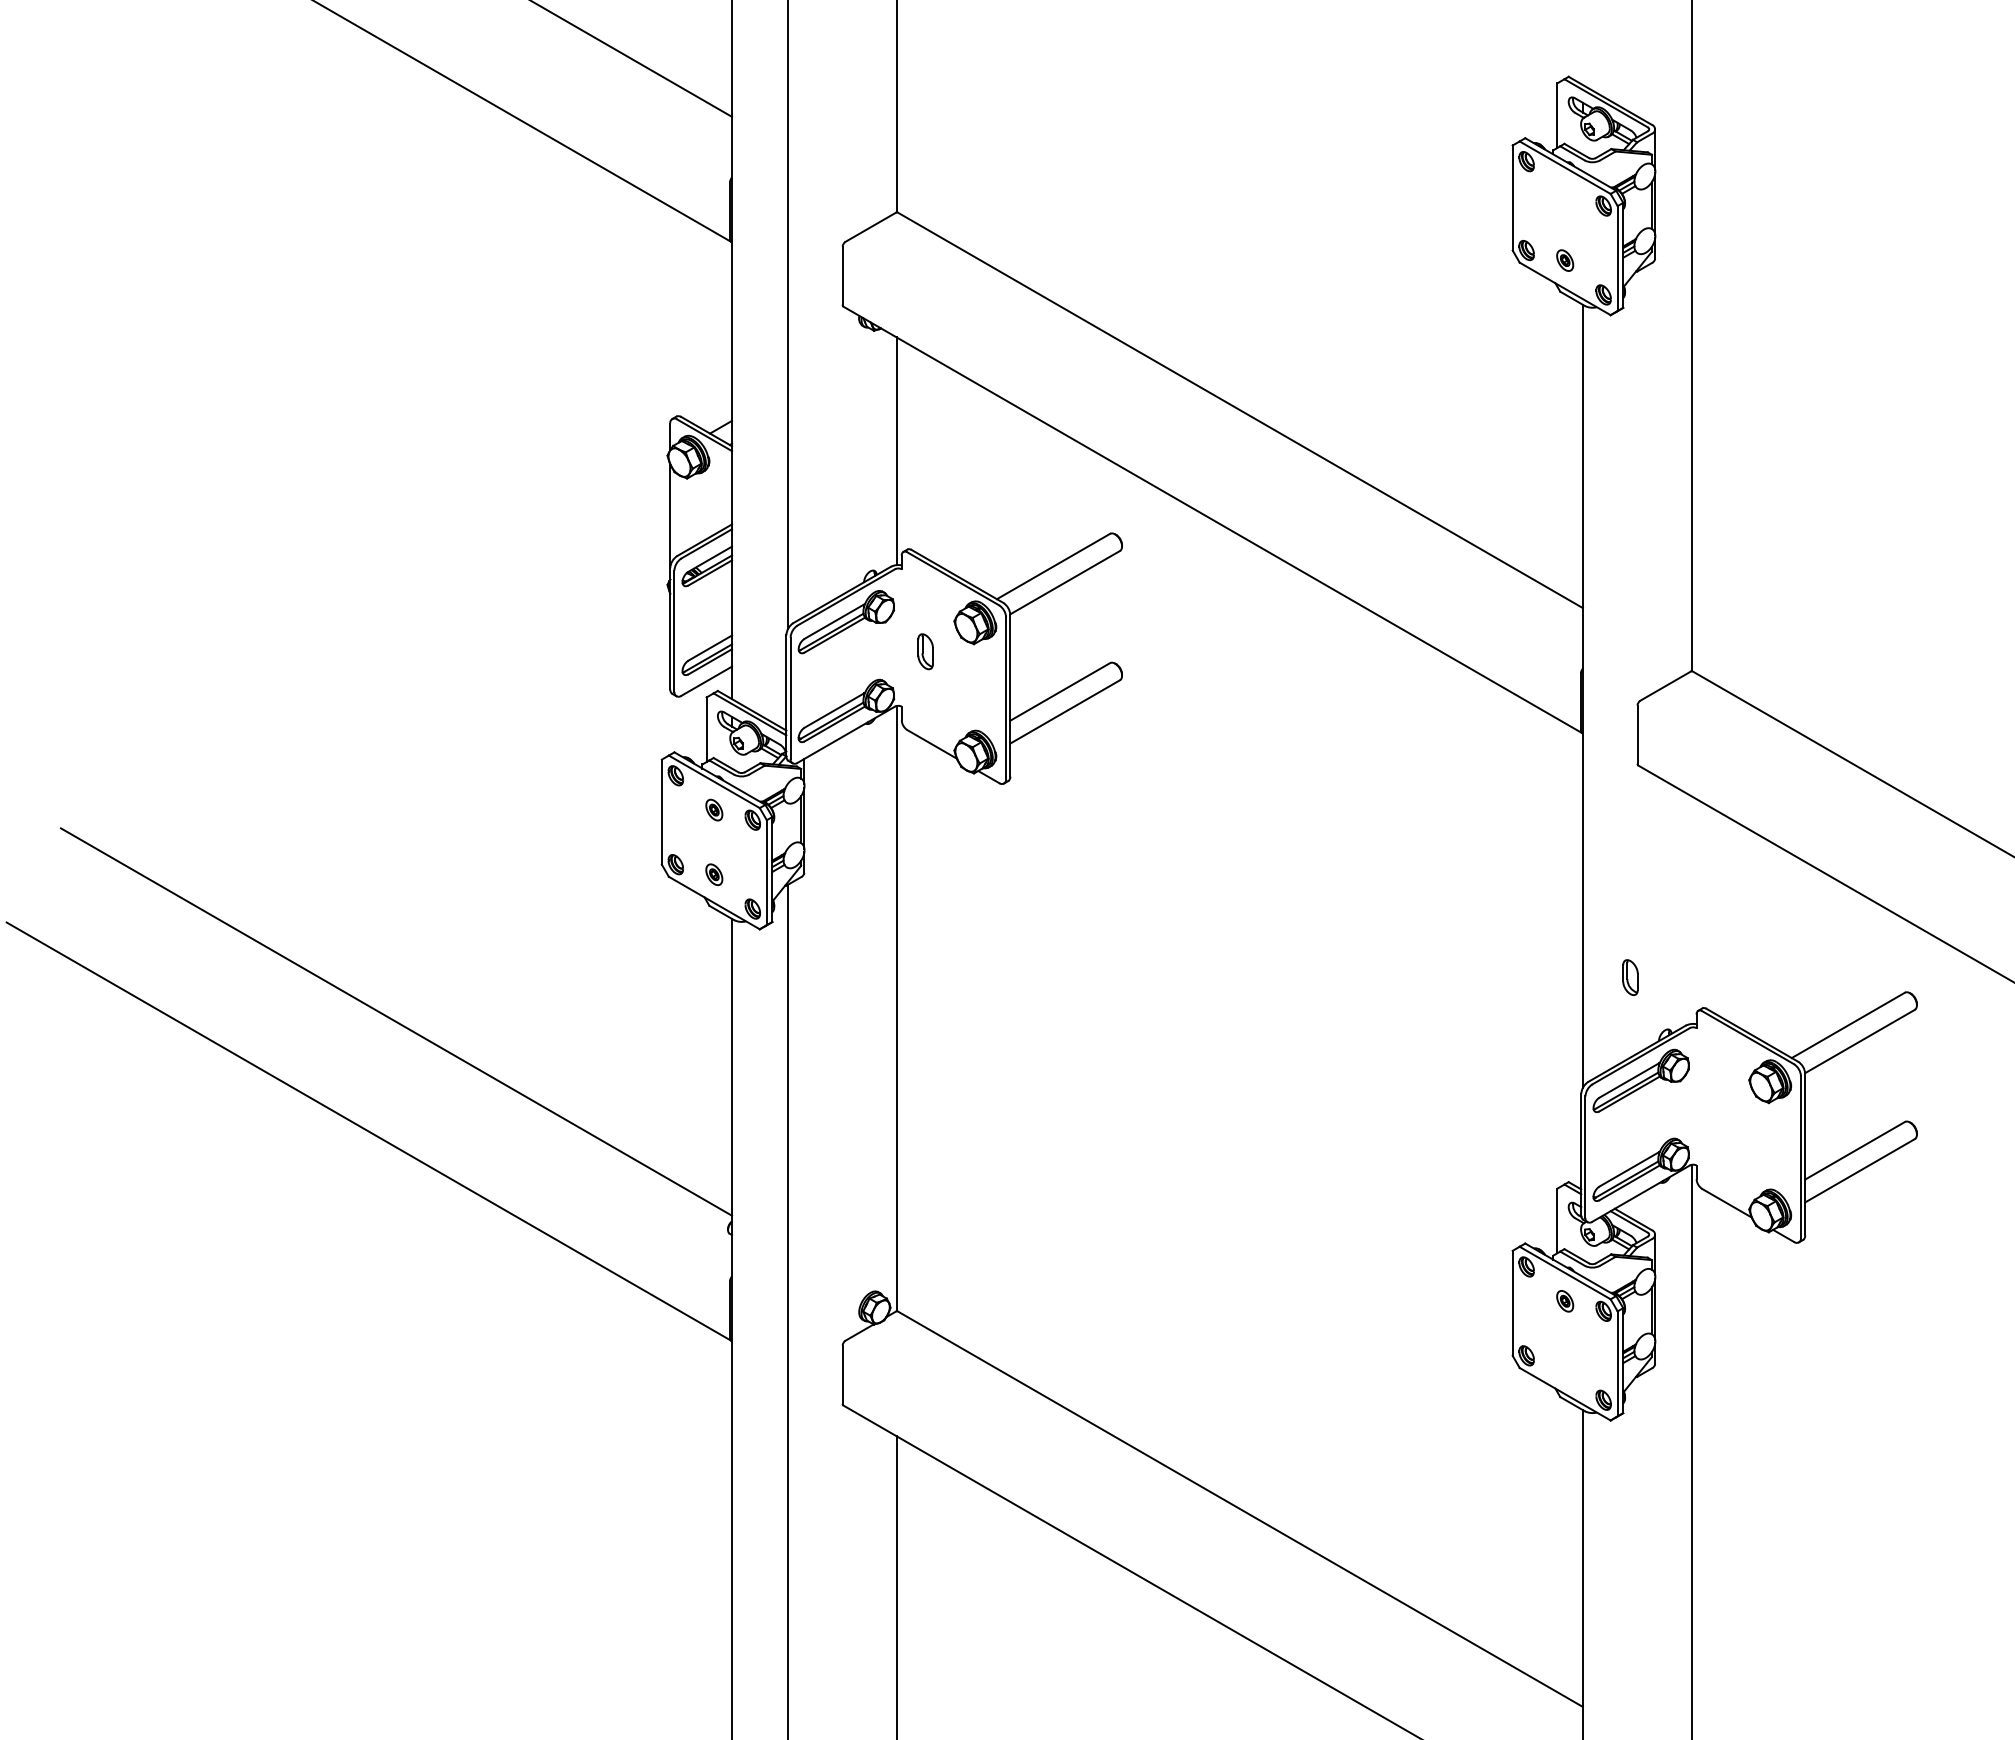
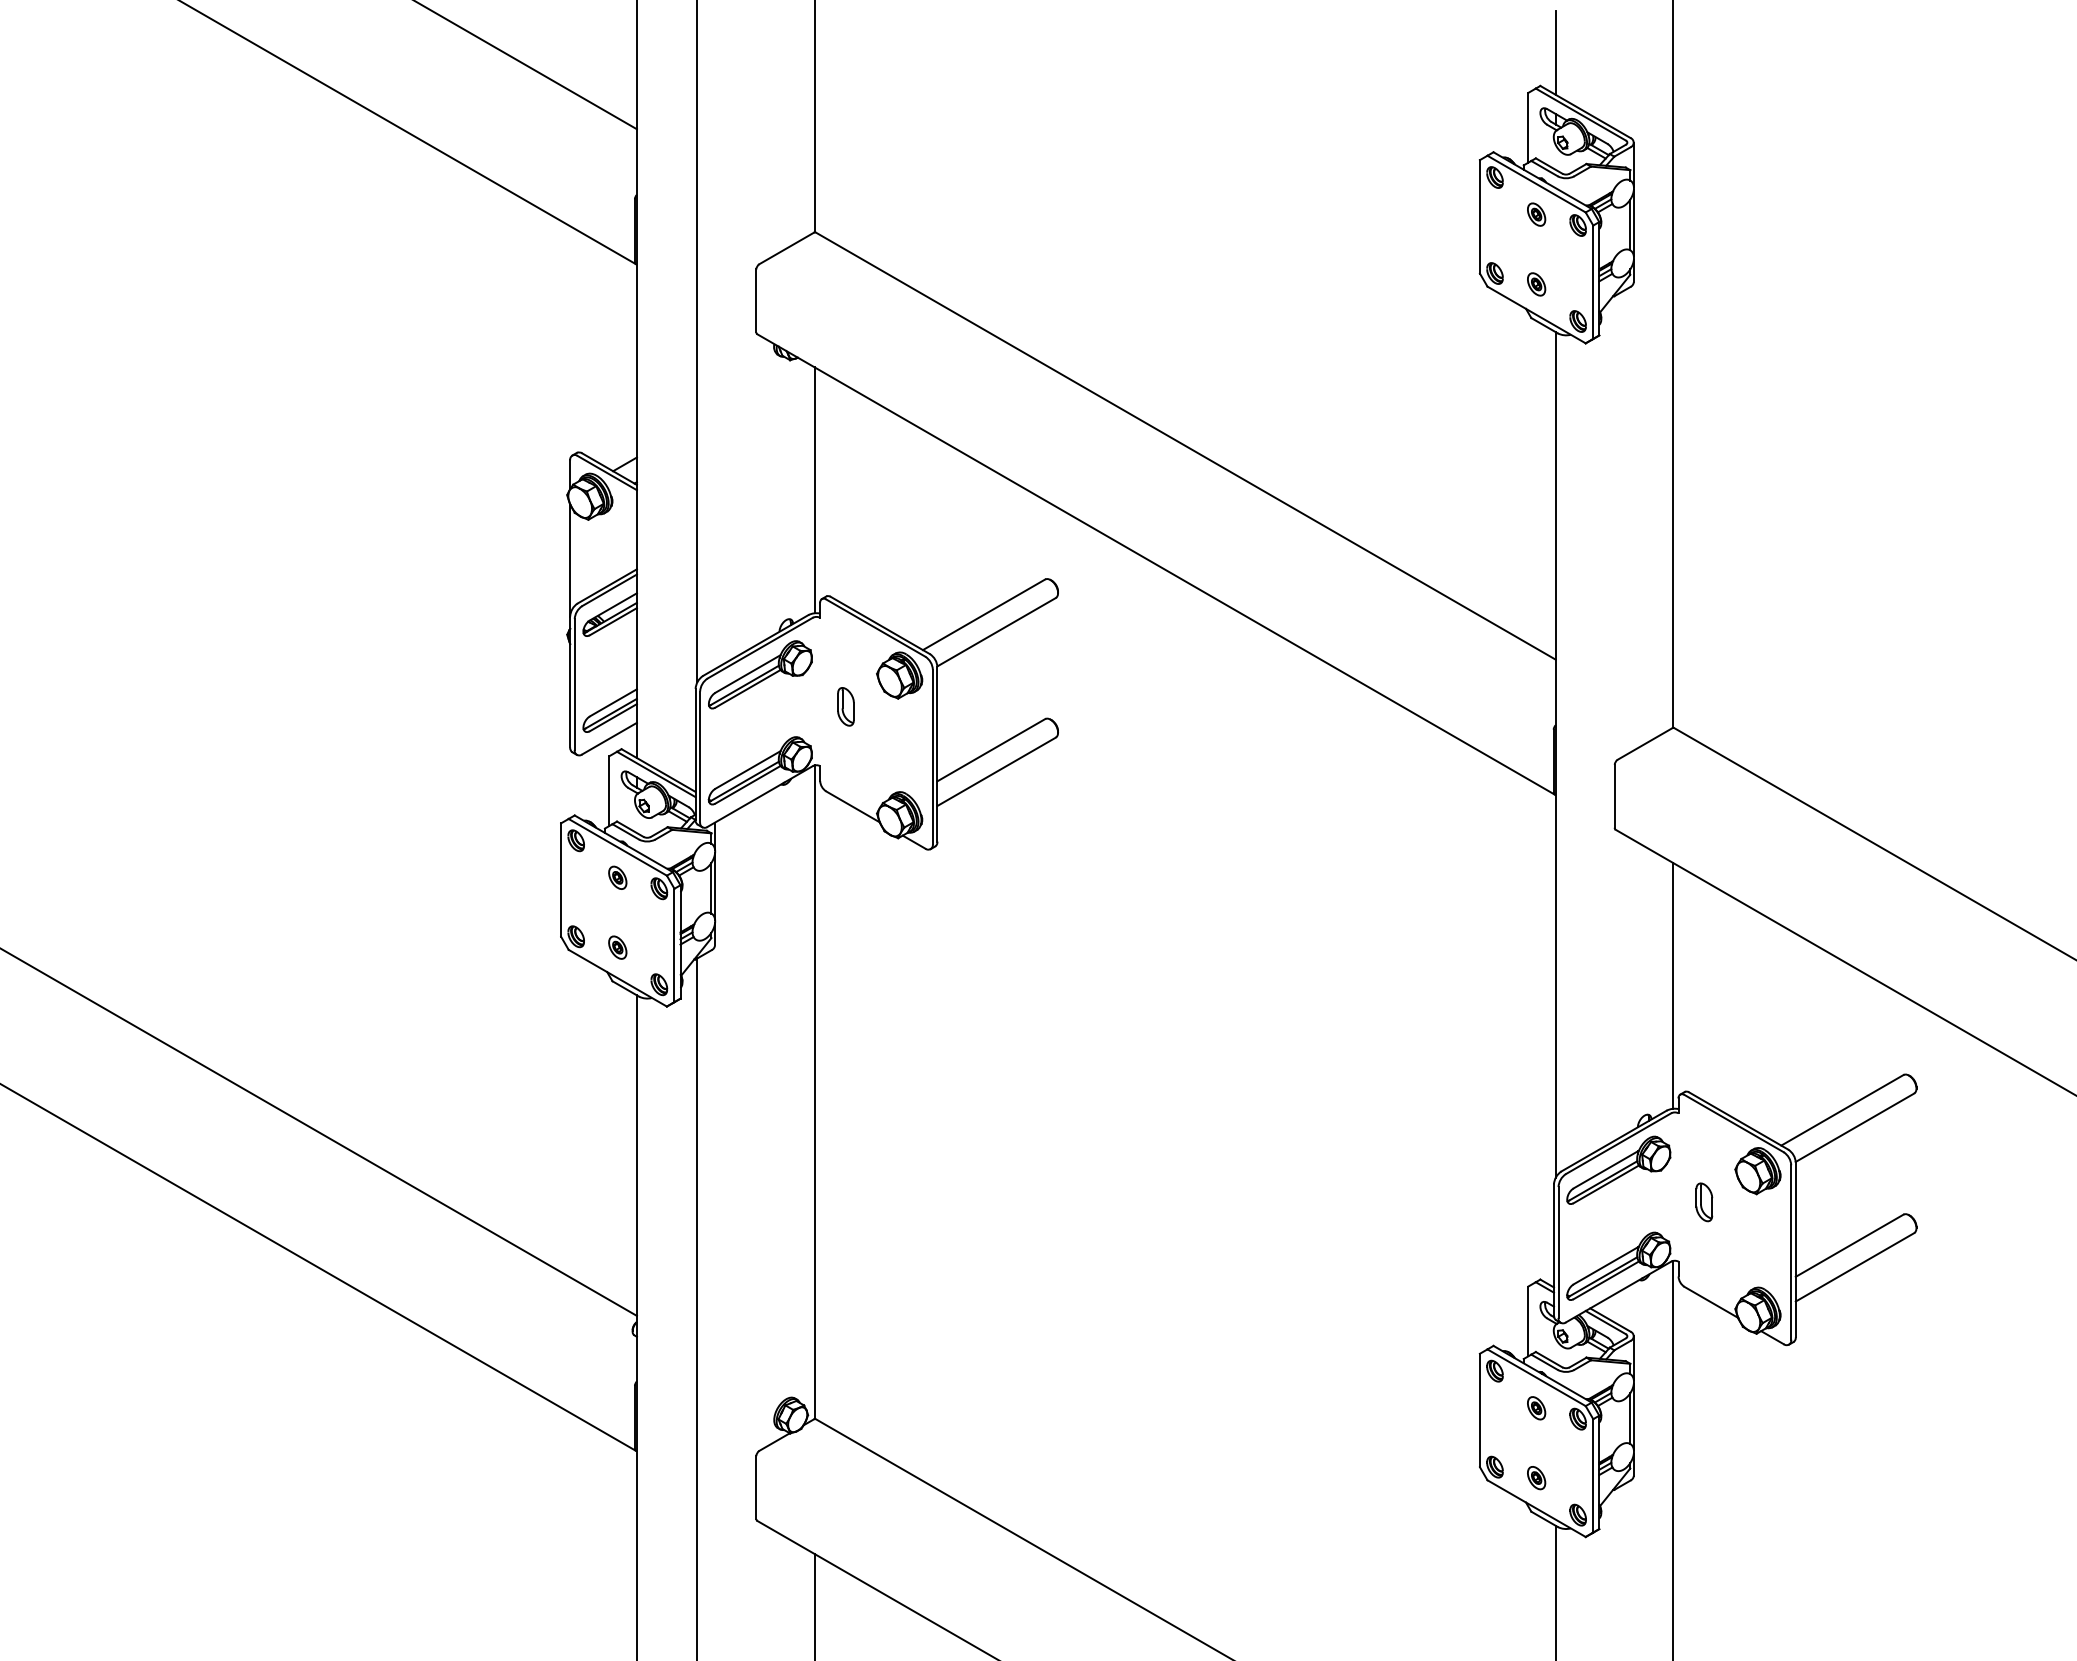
line: (1582, 46) -> (1555, 53), added
part: (1565, 195) -> (1536, 214), added
line: (1691, 909) -> (1673, 985), added
part: (1630, 977) -> (1704, 1202), moved
part: (1565, 1365) -> (1536, 1477), added

